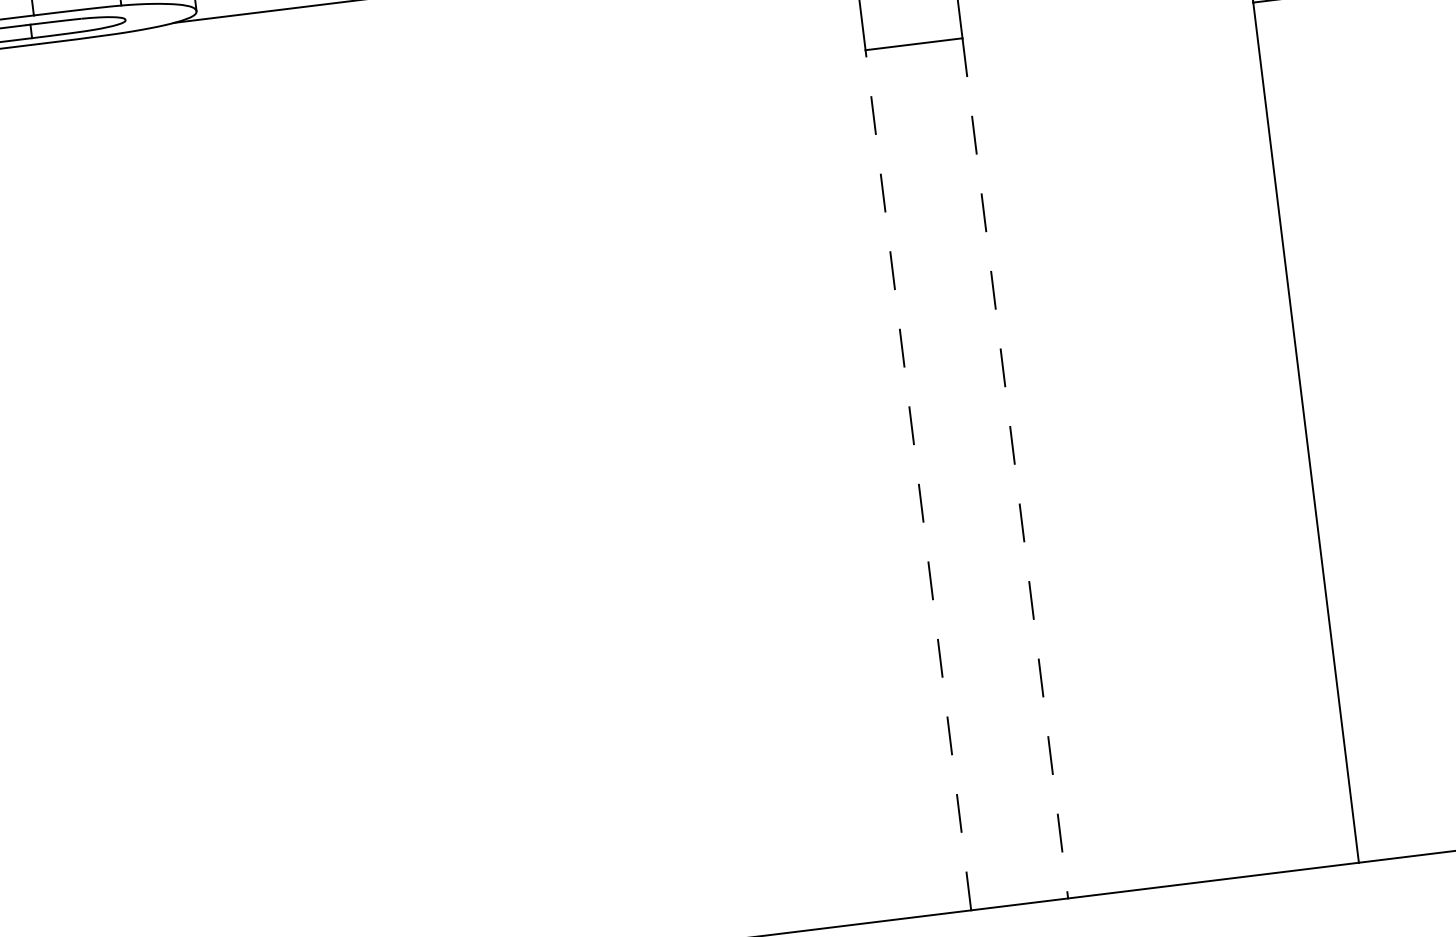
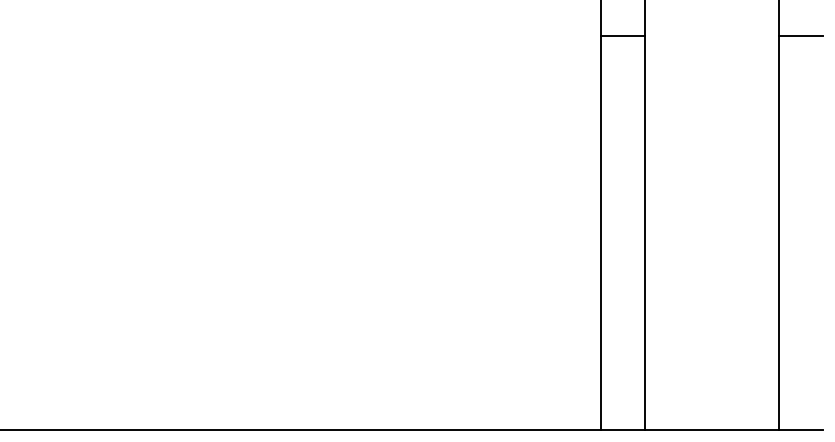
line: (1015, 469) -> (645, 233), dashed -> solid
line: (919, 478) -> (601, 232), dashed -> solid

